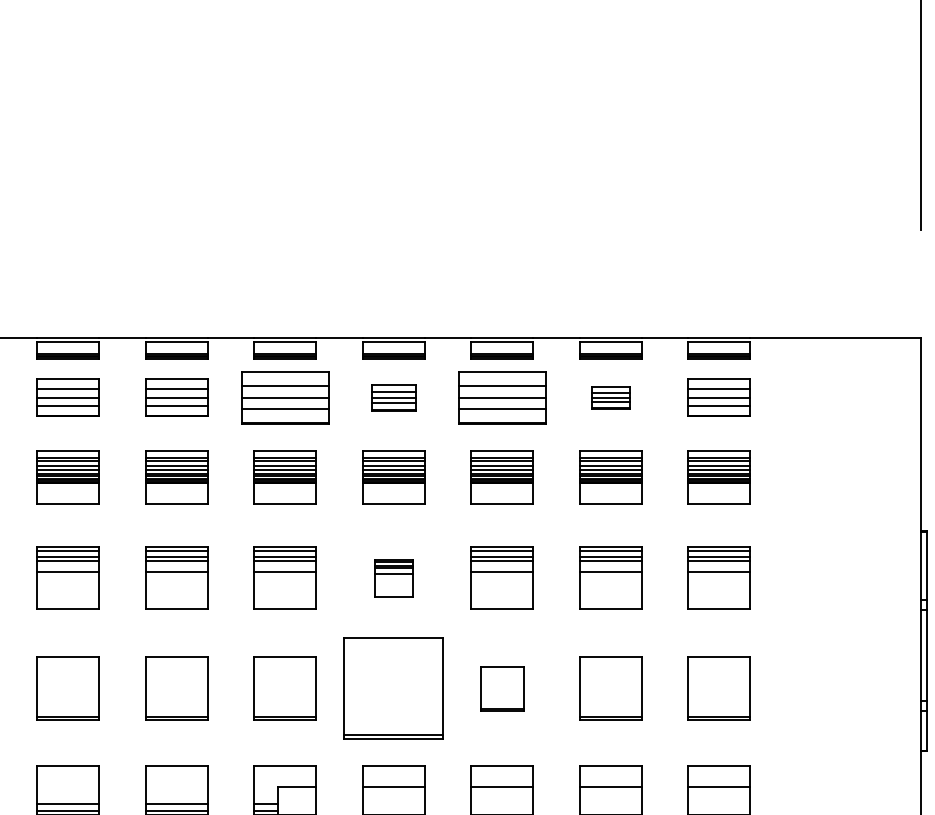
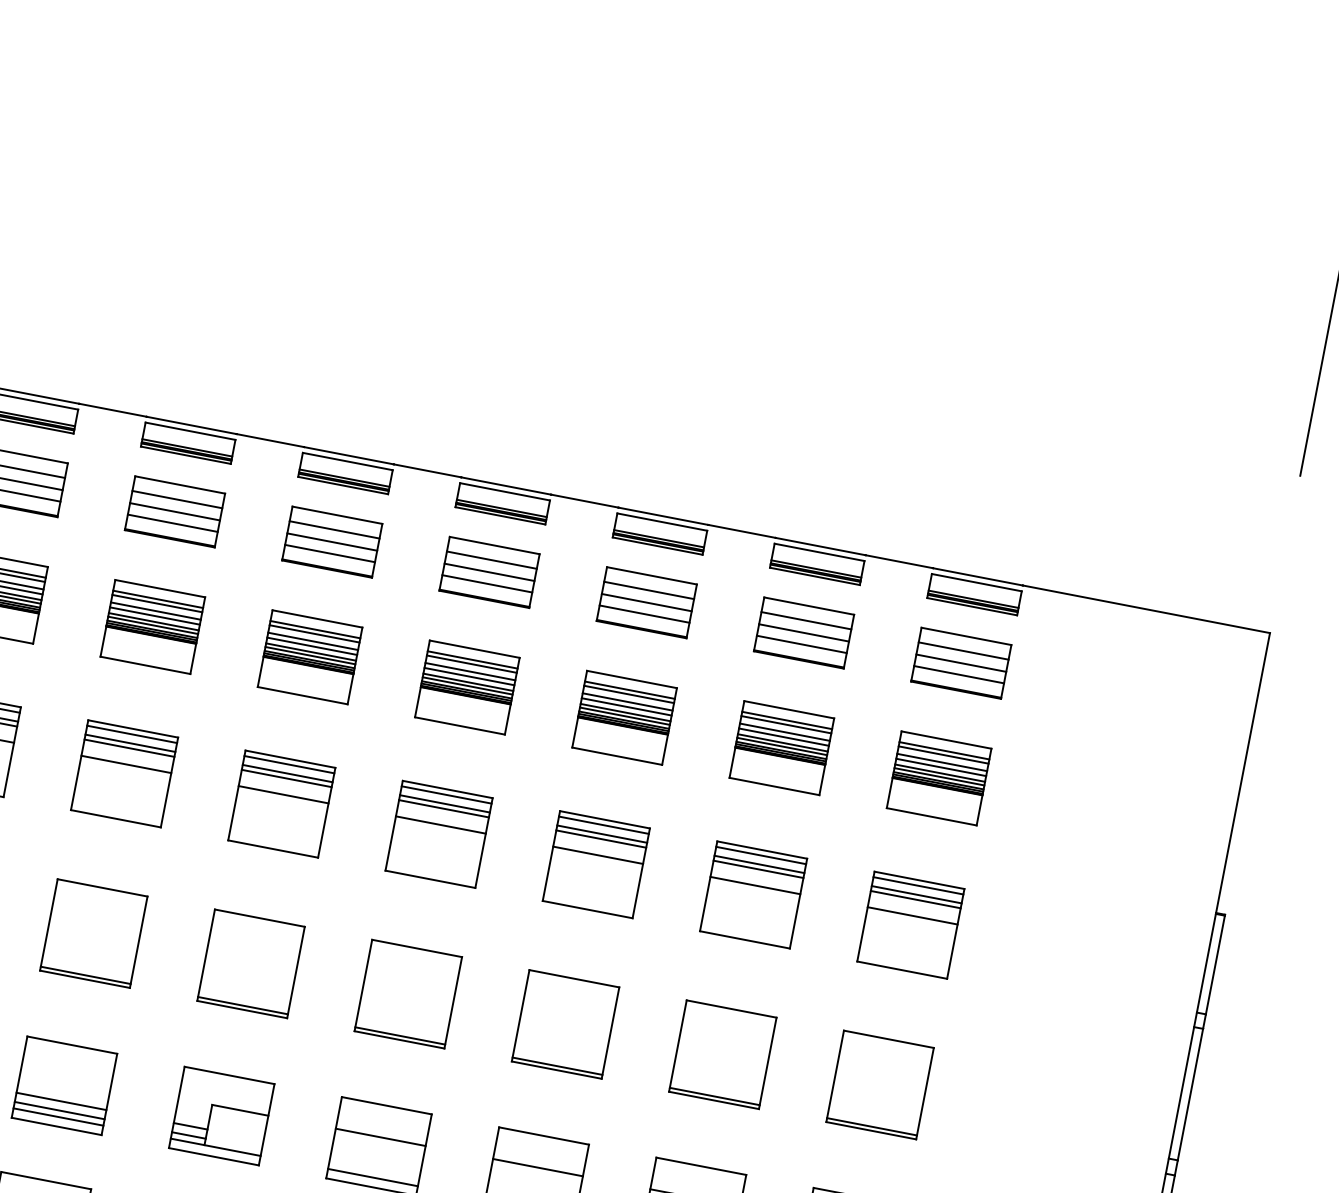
part: (284, 397) -> (331, 541), size x0.71
part: (393, 397) -> (489, 571), size x1.43
part: (501, 397) -> (645, 602), size x0.71
part: (610, 397) -> (803, 632), size x1.67
part: (393, 577) -> (438, 832), size x1.67
part: (393, 688) -> (407, 993), size x0.62
part: (501, 688) -> (564, 1023), size x1.43

